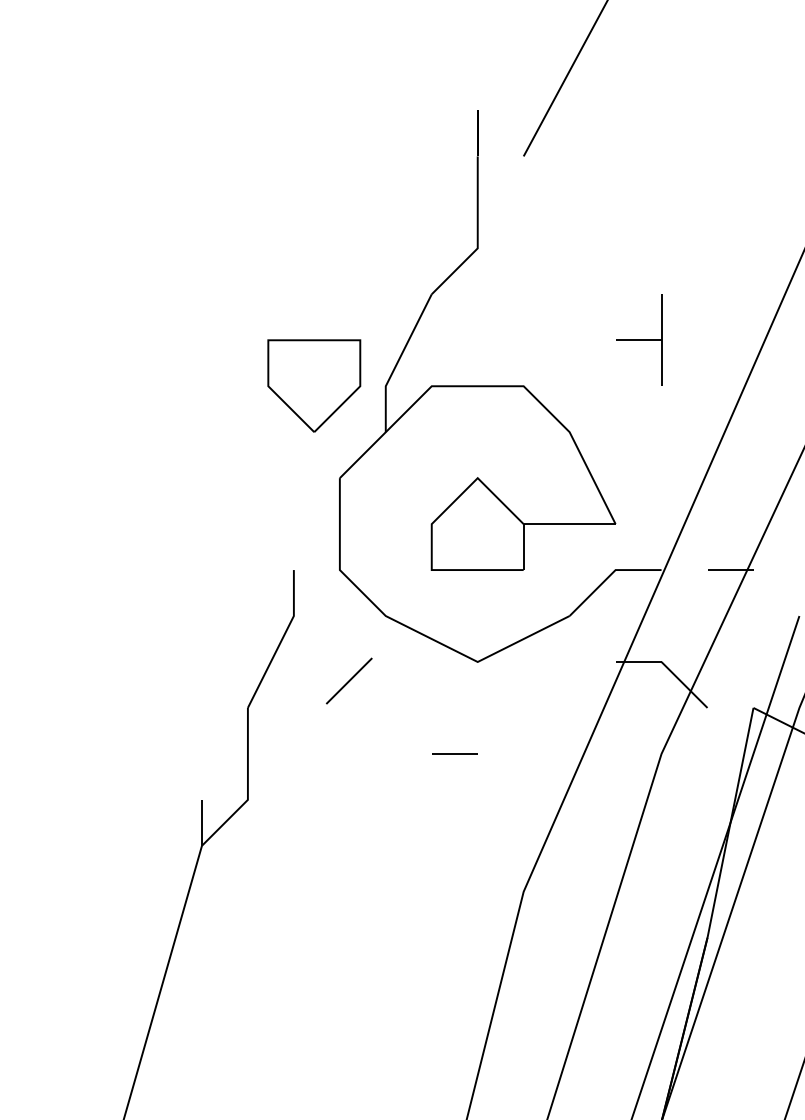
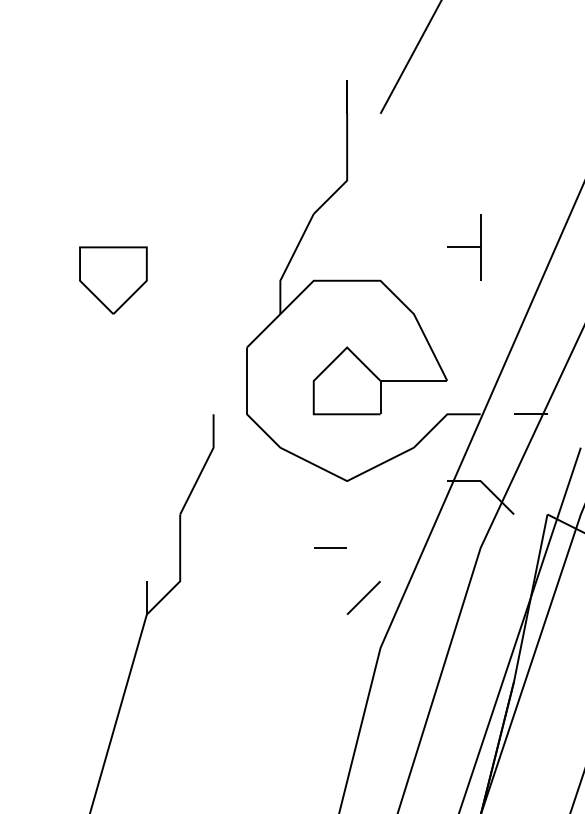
part: (314, 385) -> (113, 280), moved
line: (348, 680) -> (363, 597), moved

